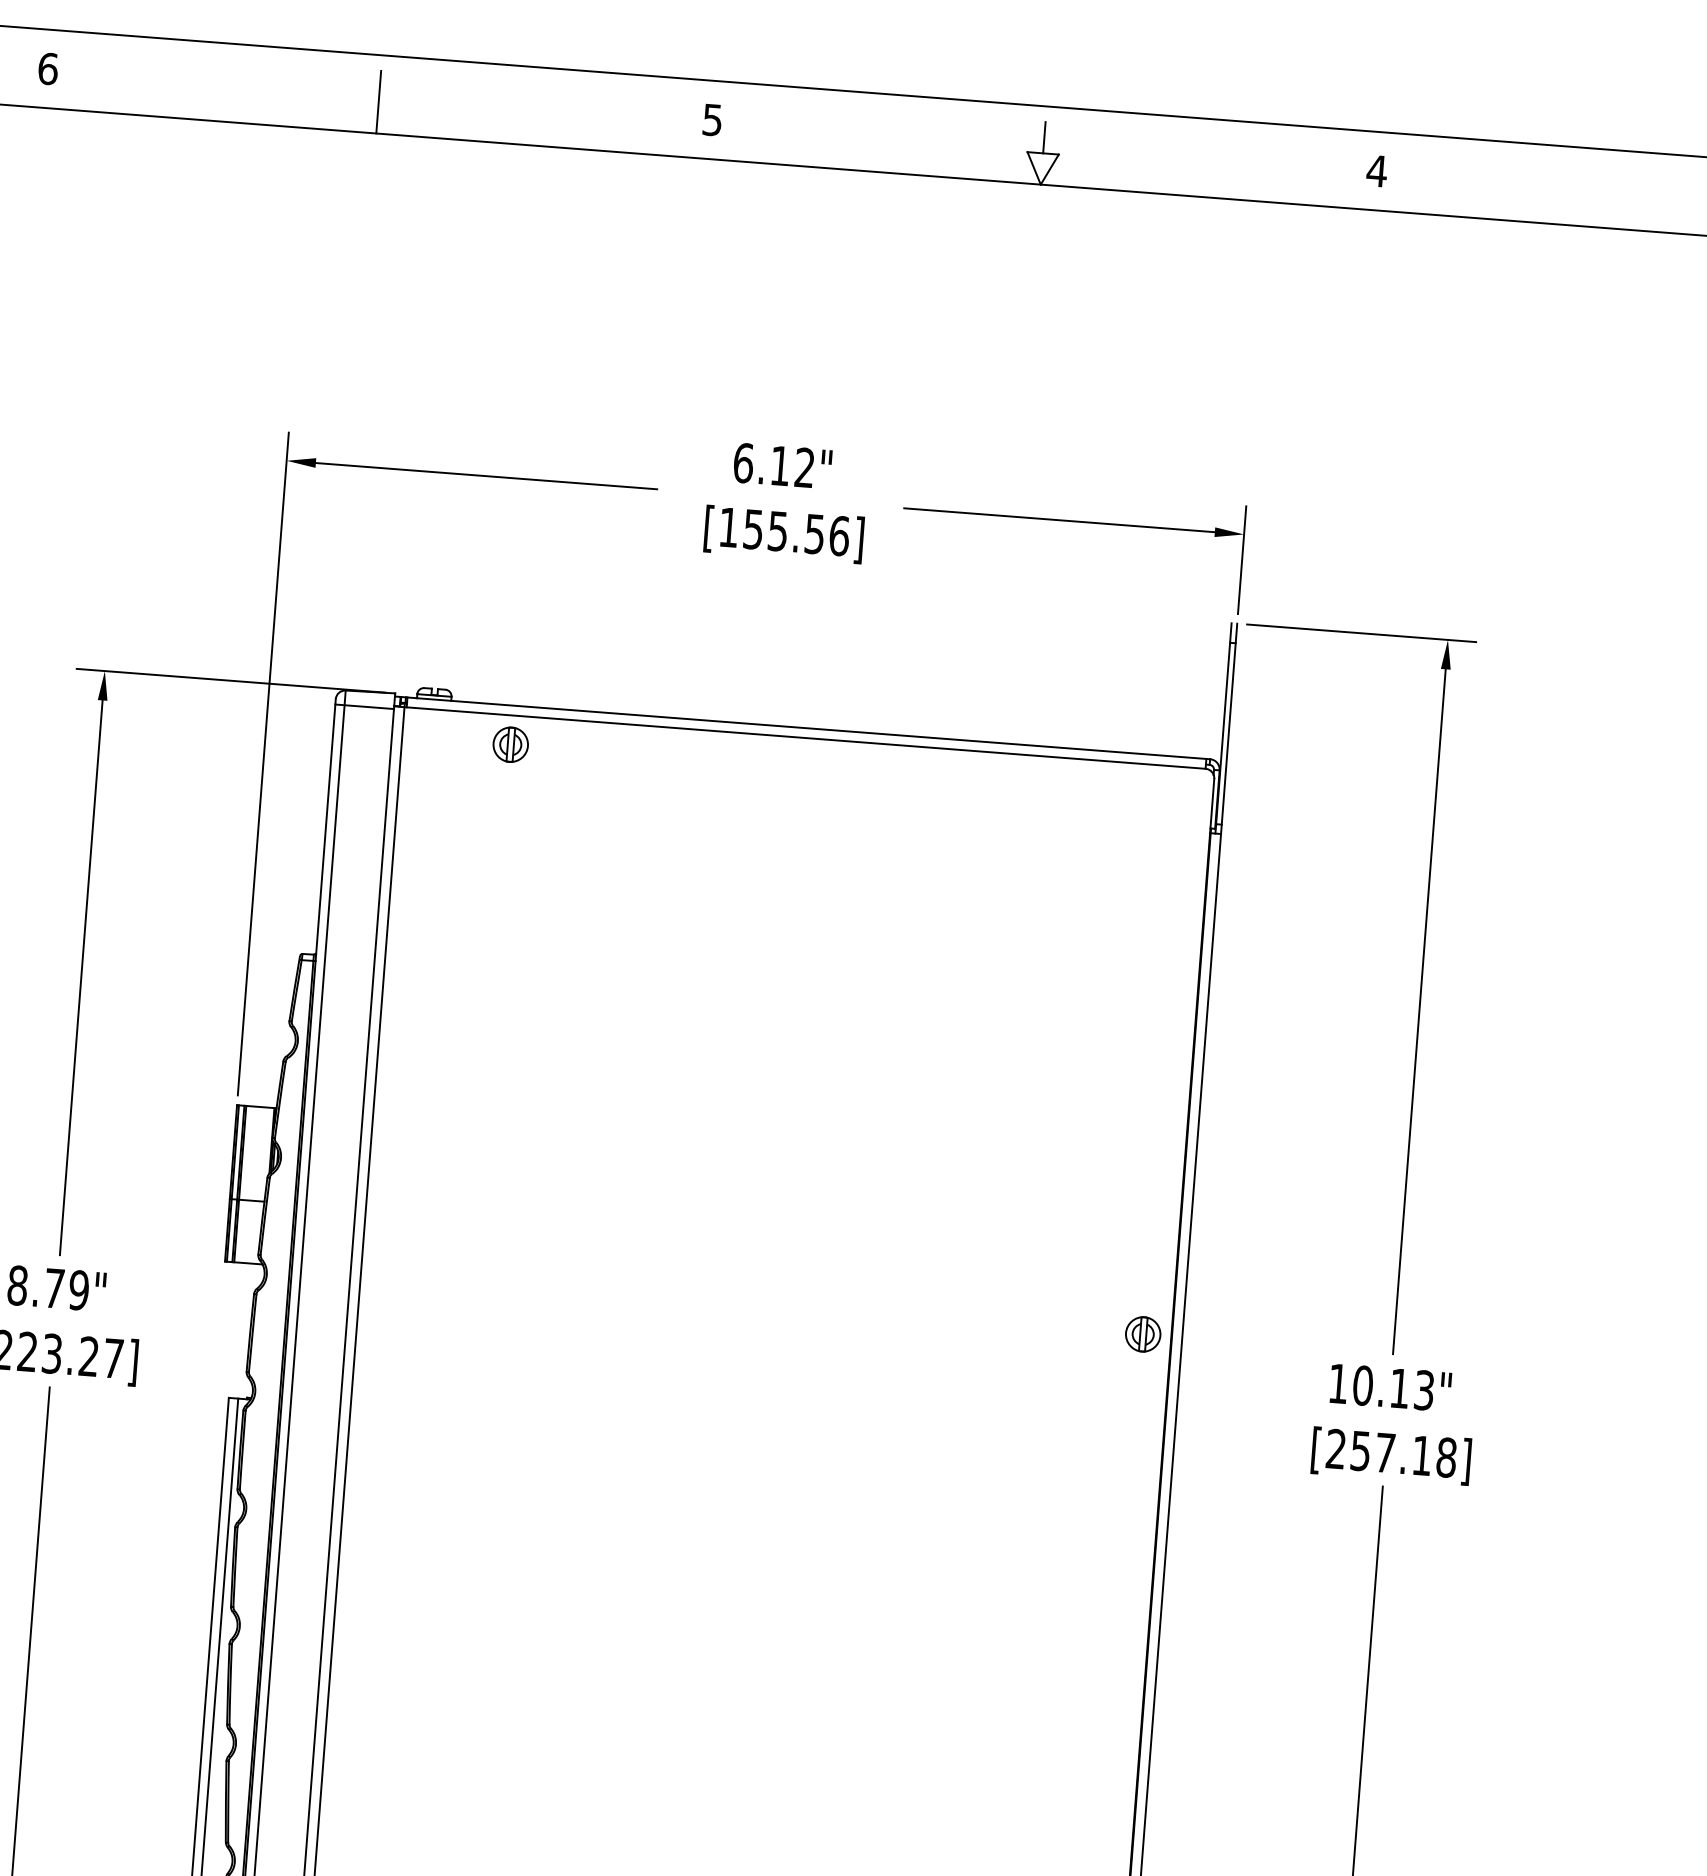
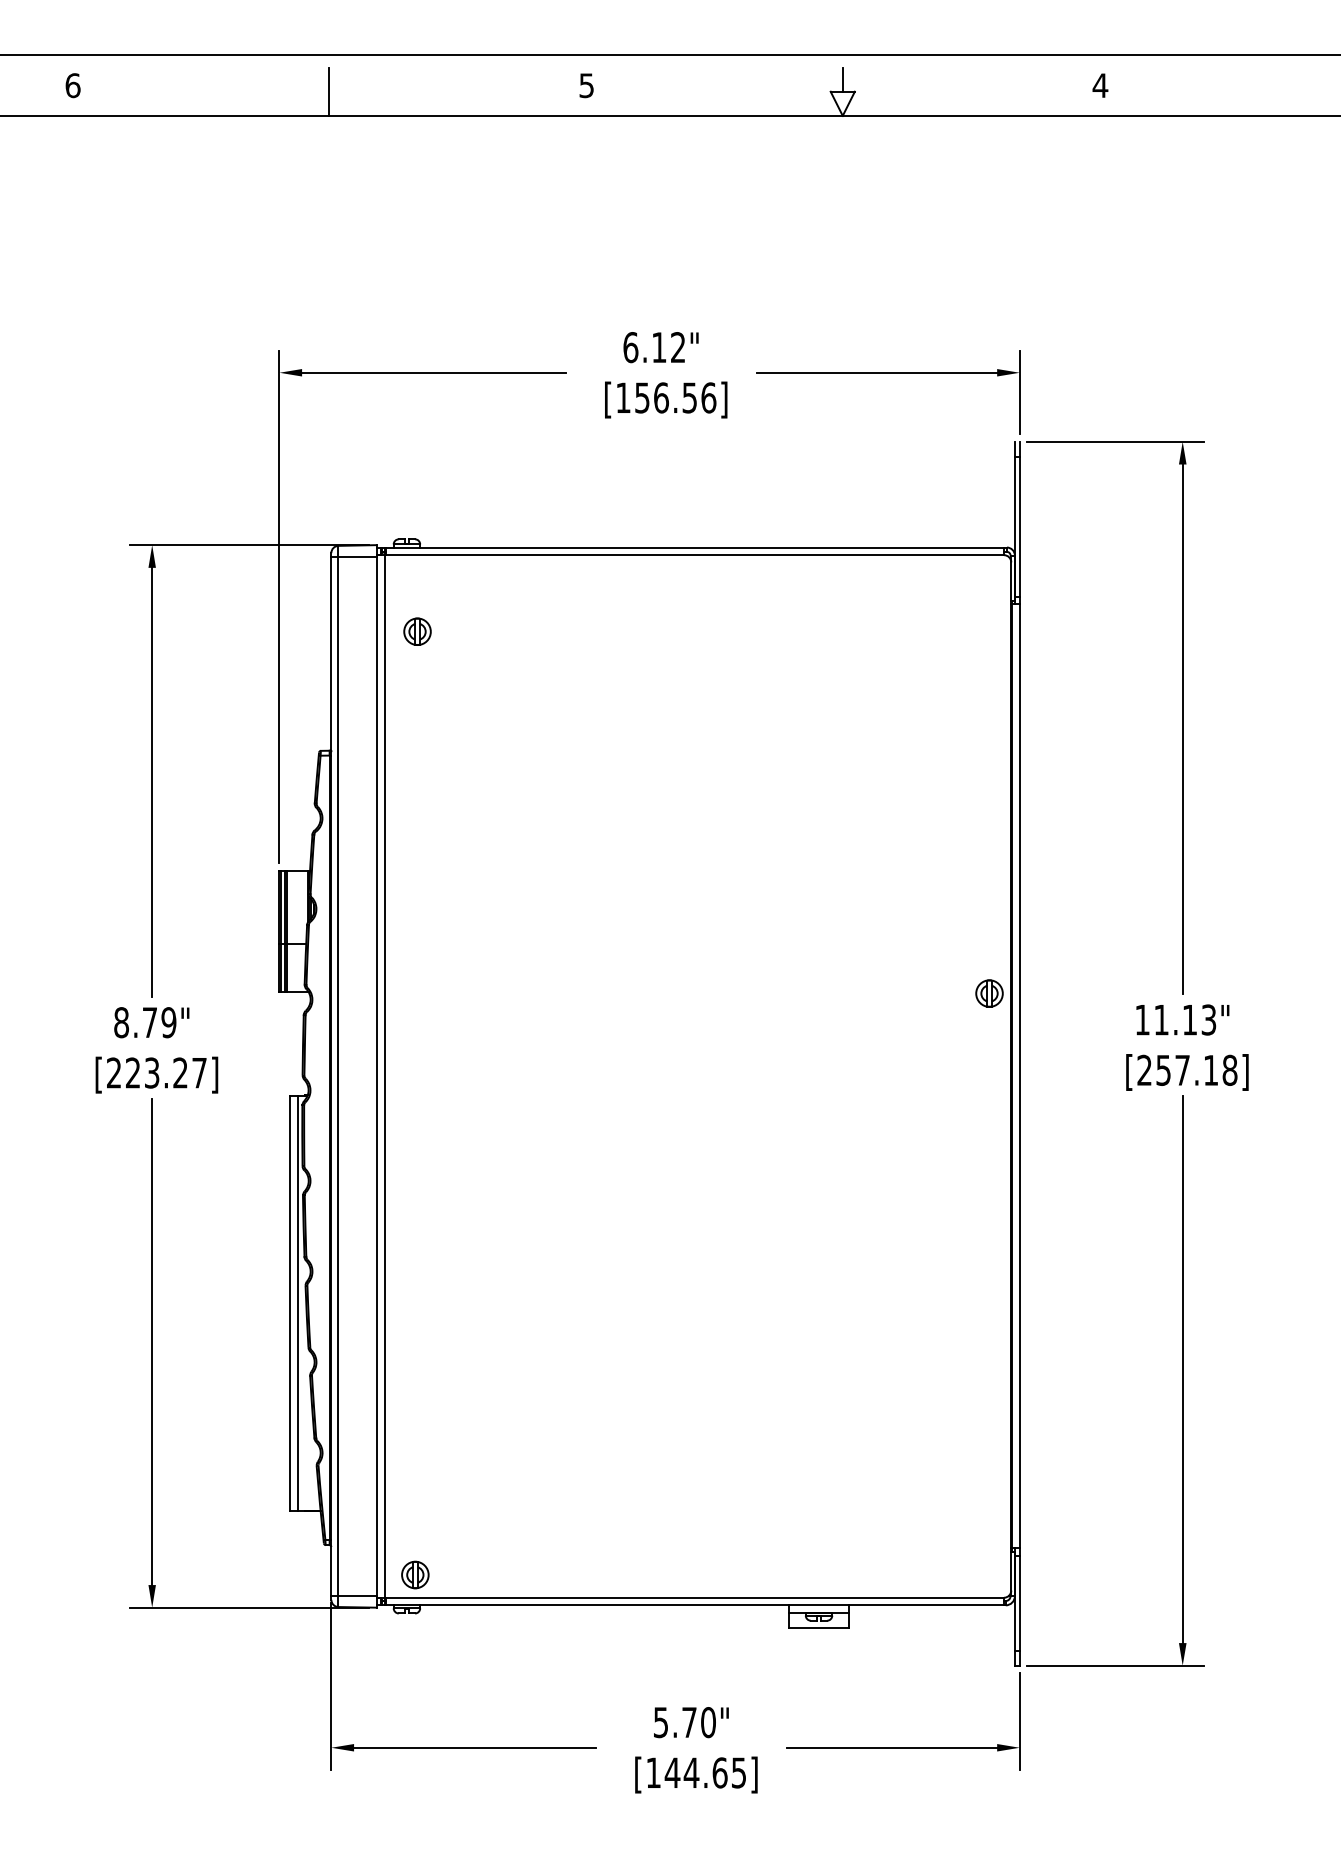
text: (778, 530) -> (661, 397), [155.56] -> [156.56]
part: (510, 744) -> (417, 631), moved
text: (1363, 1385) -> (1161, 1019), 10.13" -> 11.13"

